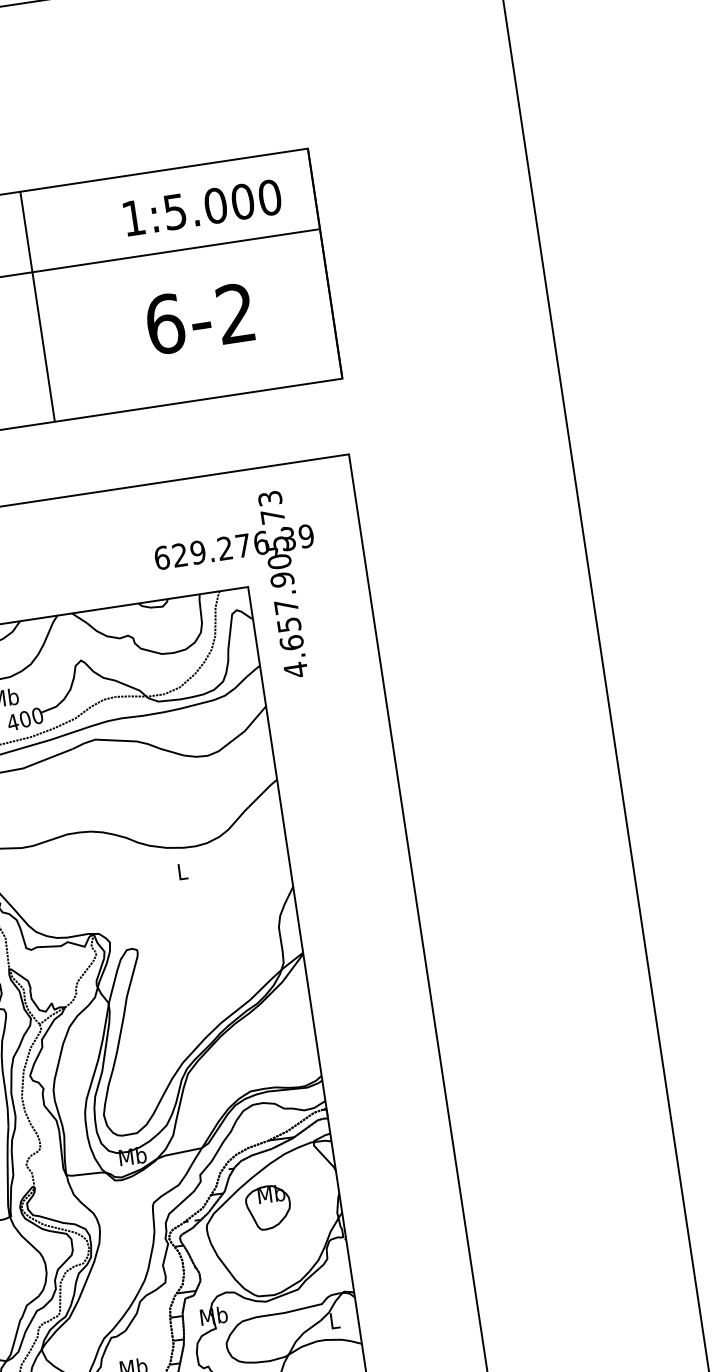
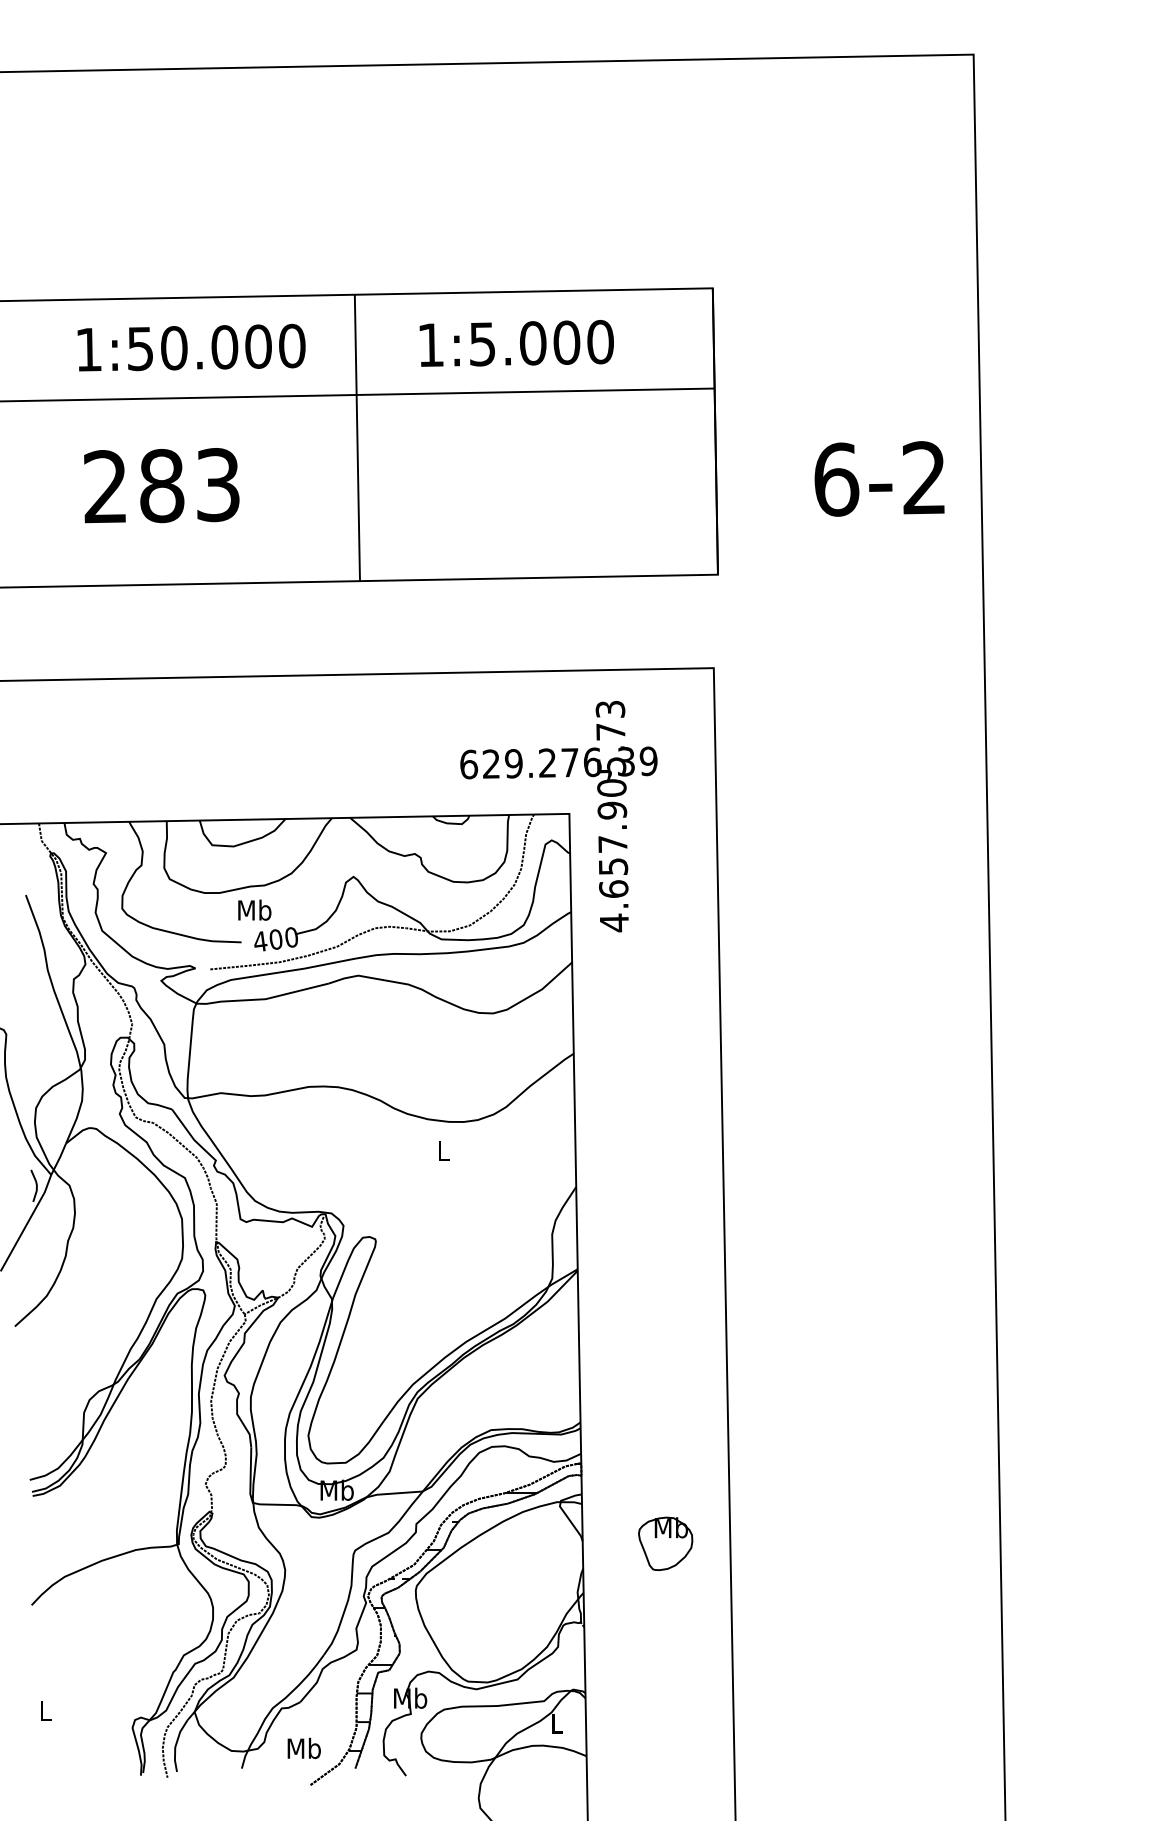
text: (202, 207) -> (516, 343), moved
text: (199, 318) -> (879, 478), moved
part: (268, 1207) -> (665, 1543), moved

